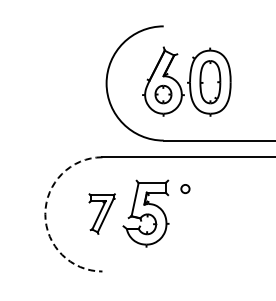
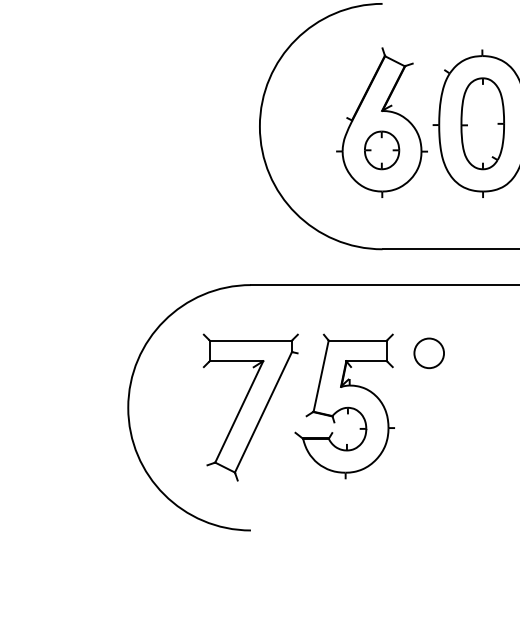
circle: (185, 188) -> (429, 352), size x1.67
part: (101, 213) -> (248, 405), size x1.67
arc: (45, 214) -> (128, 408), dashed -> solid

